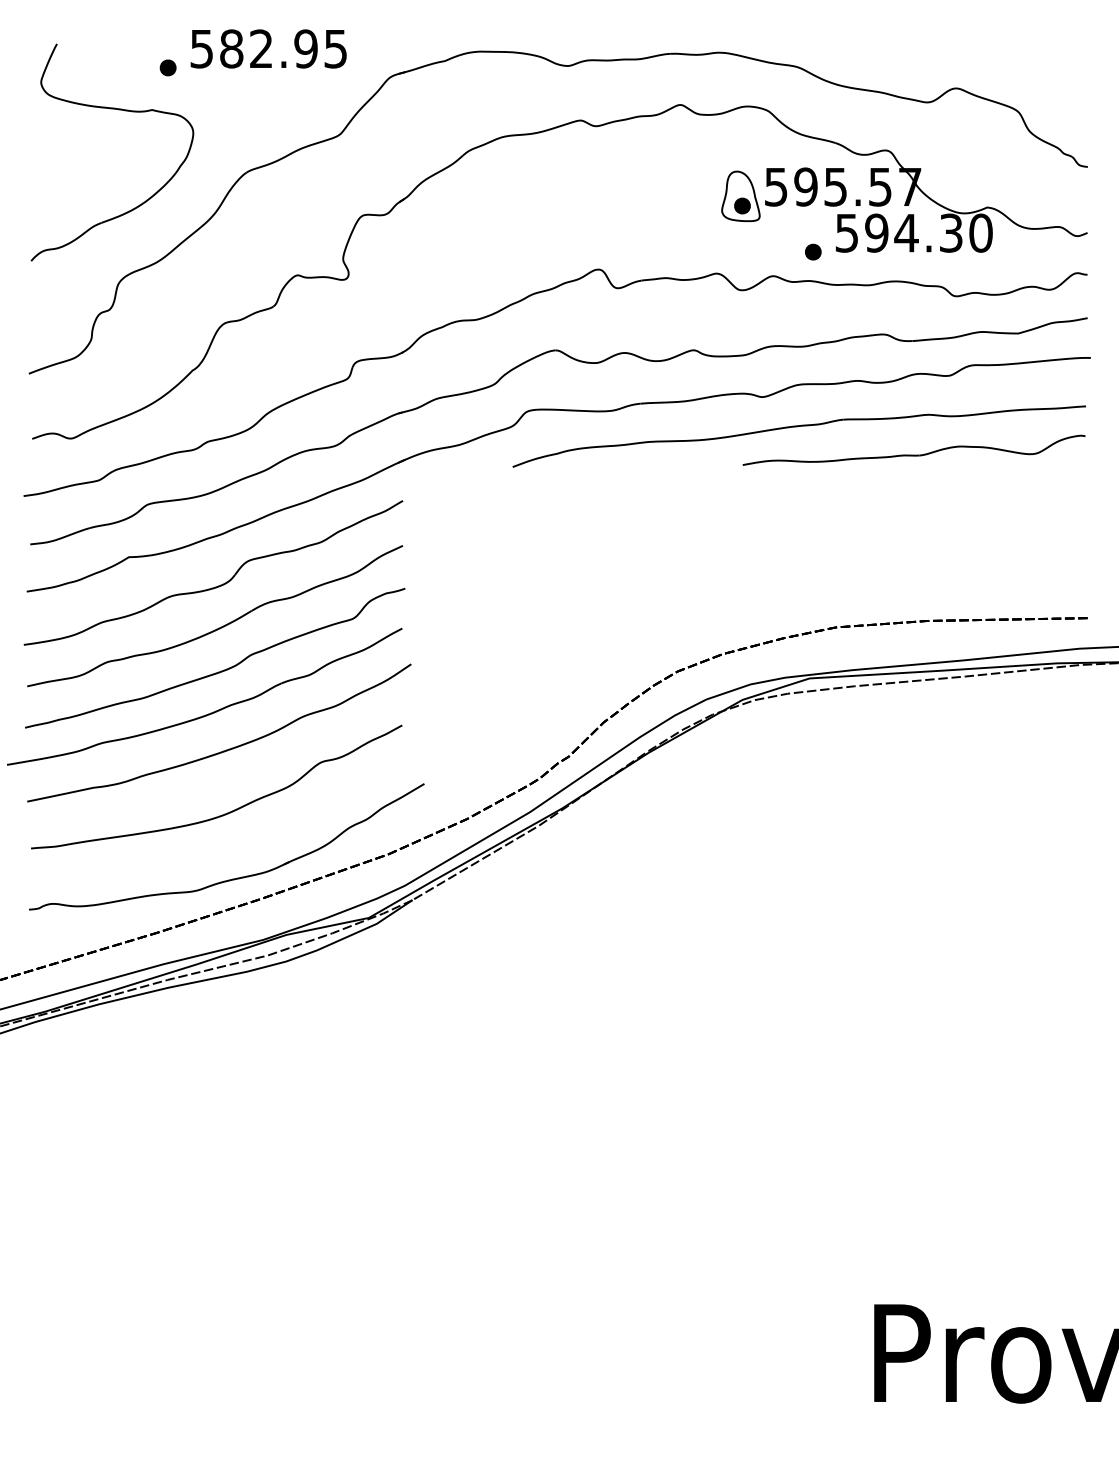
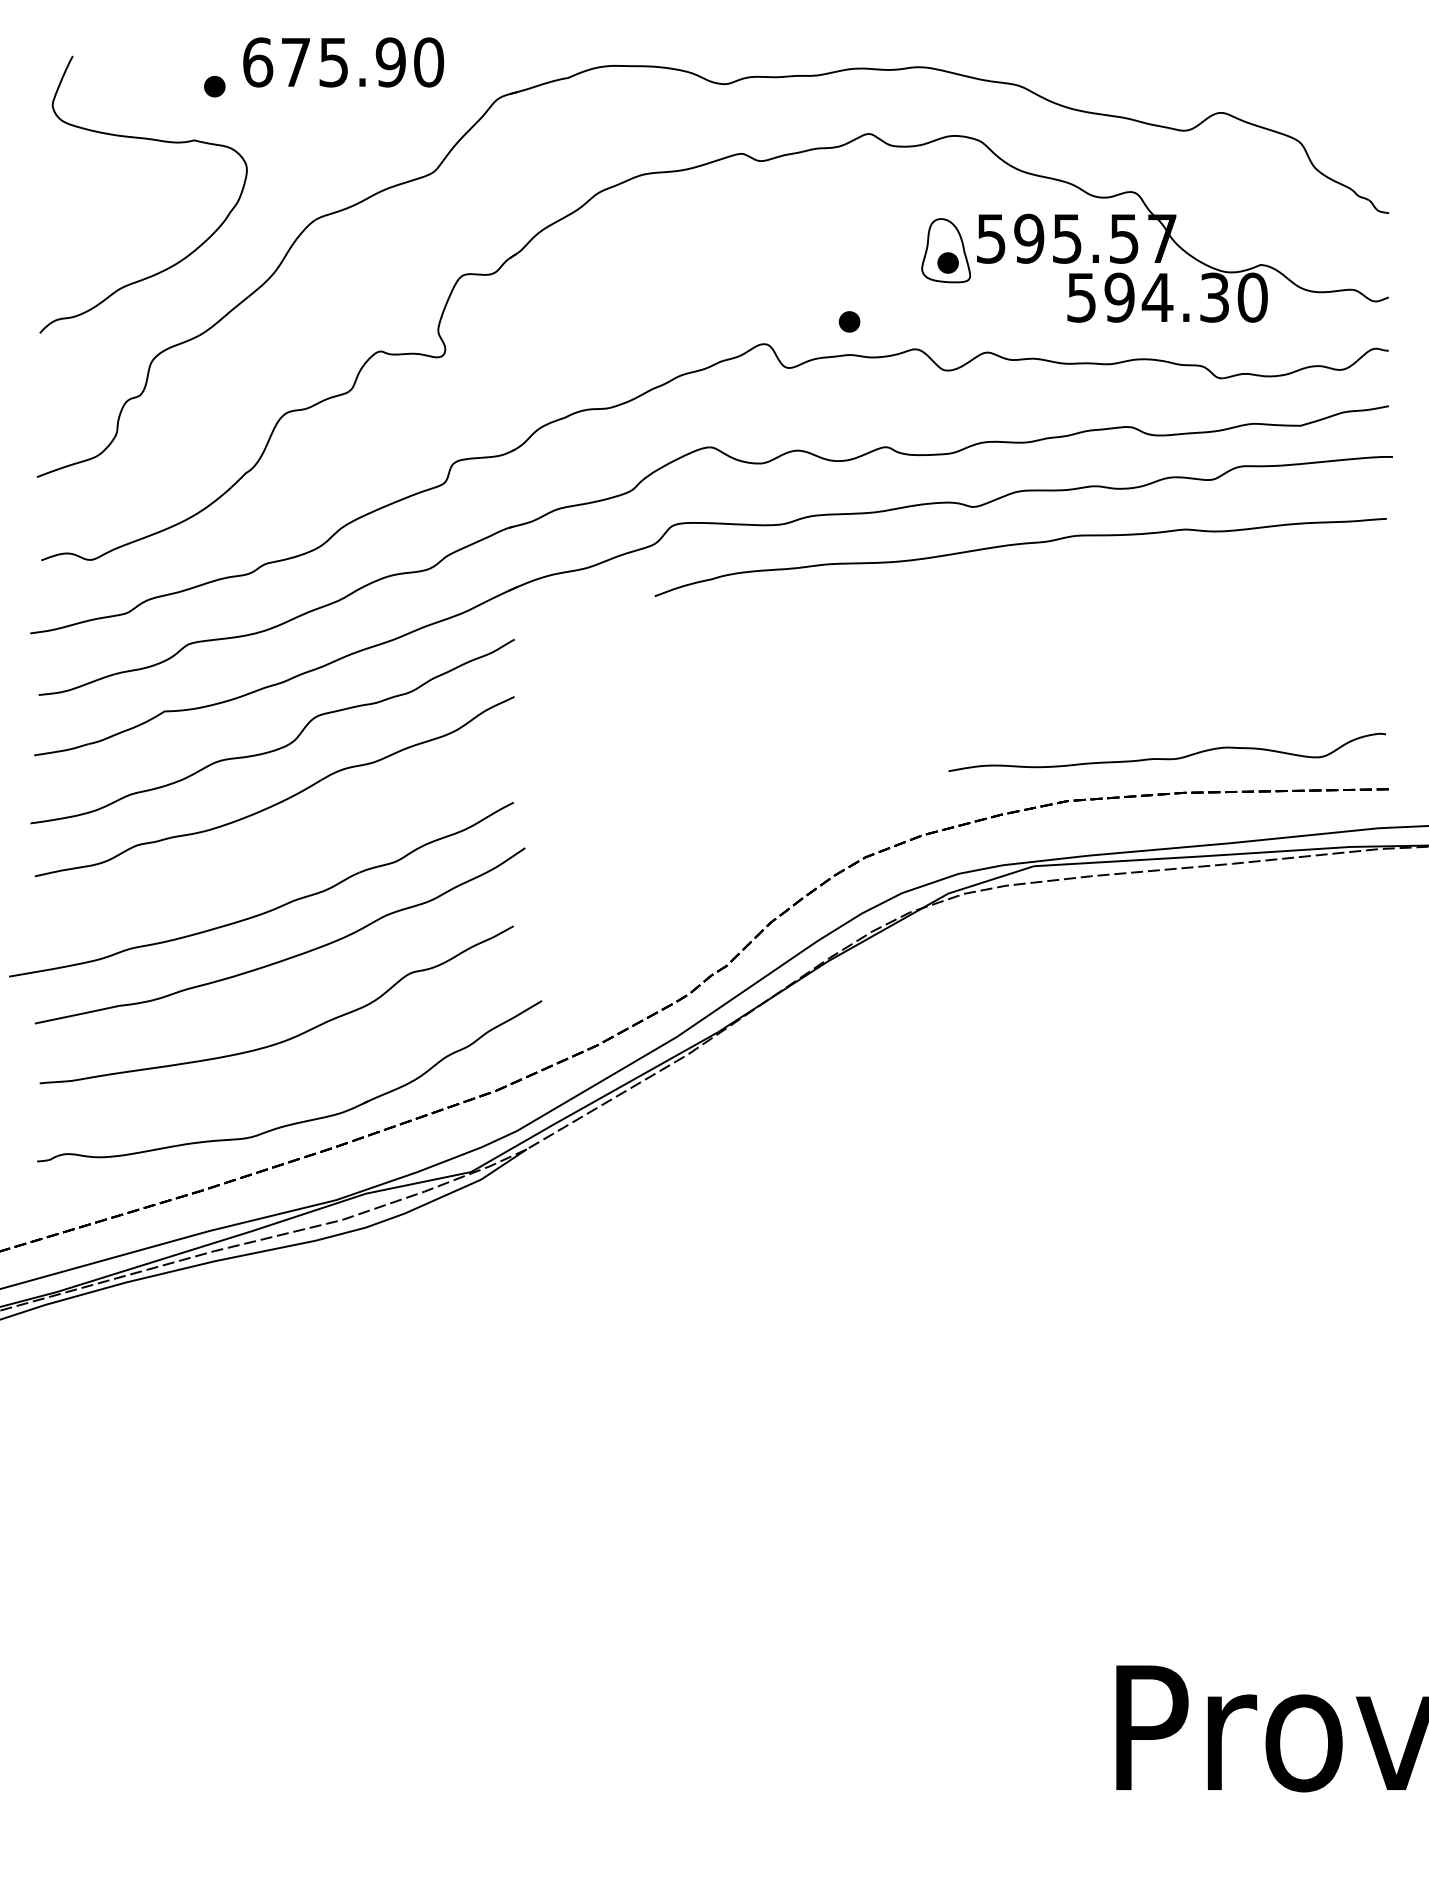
text: (268, 48) -> (342, 61), 582.95 -> 675.90
part: (813, 251) -> (849, 321), moved
part: (913, 449) -> (1166, 751), moved
curve: (218, 671) -> (279, 857), removed

